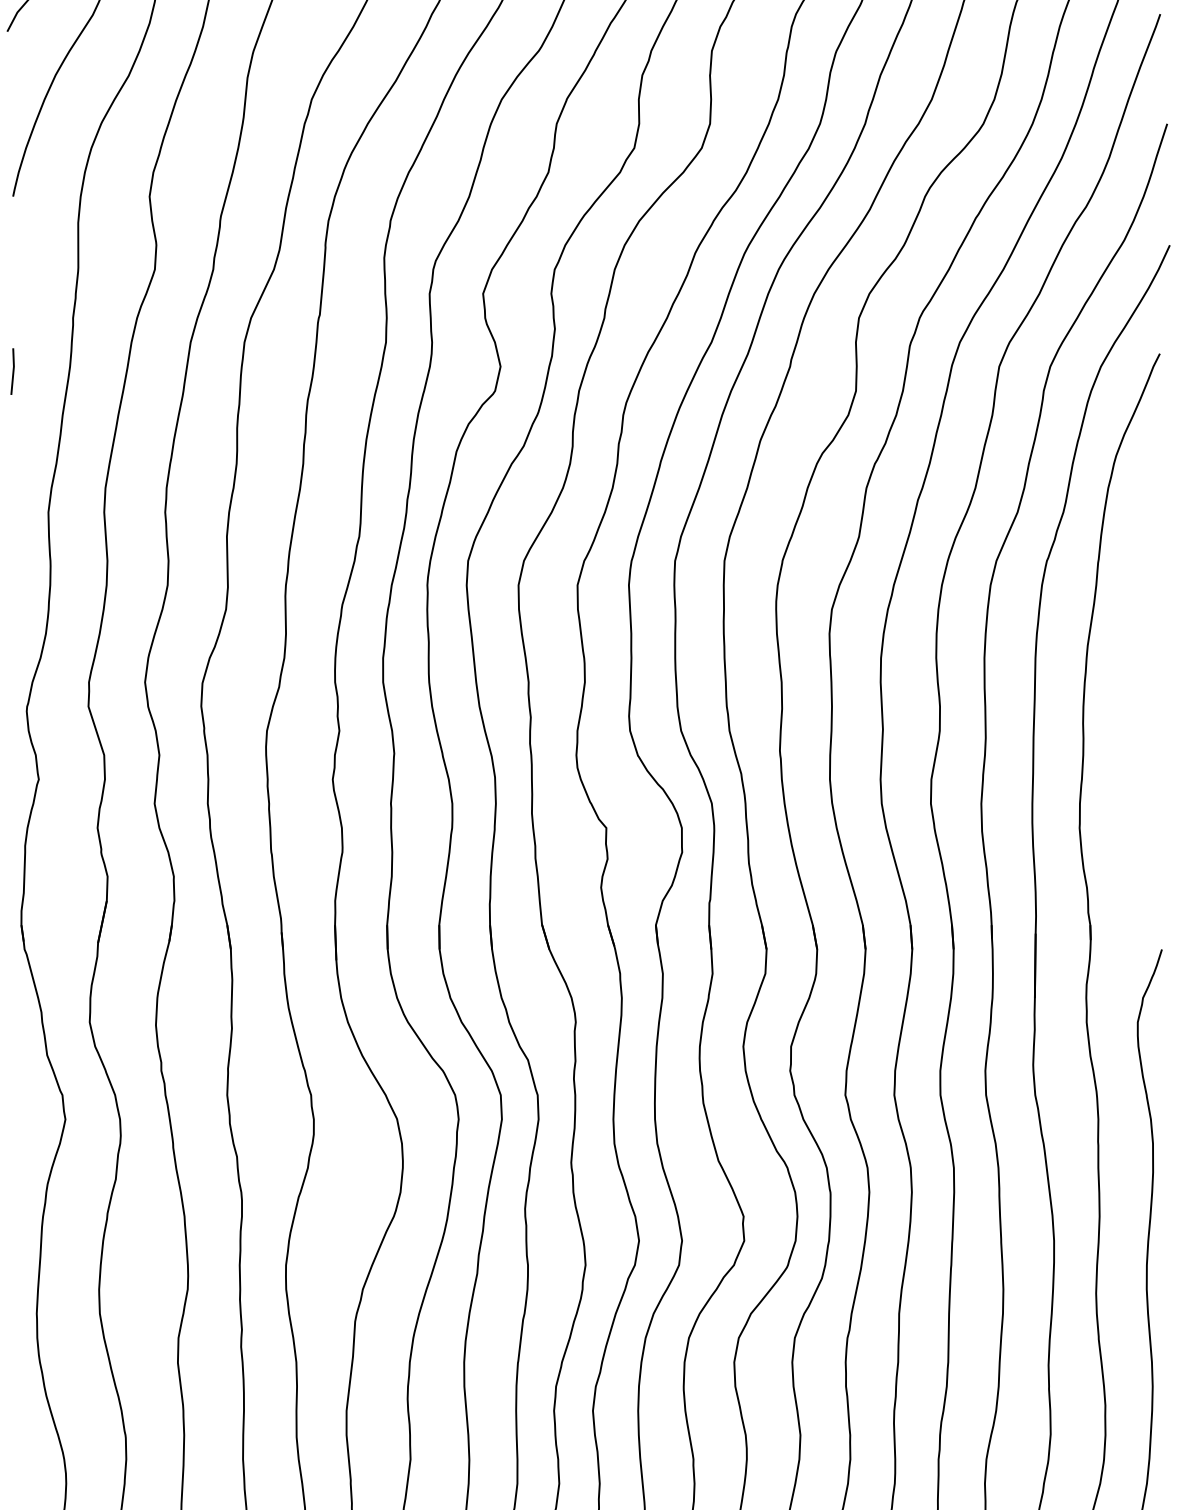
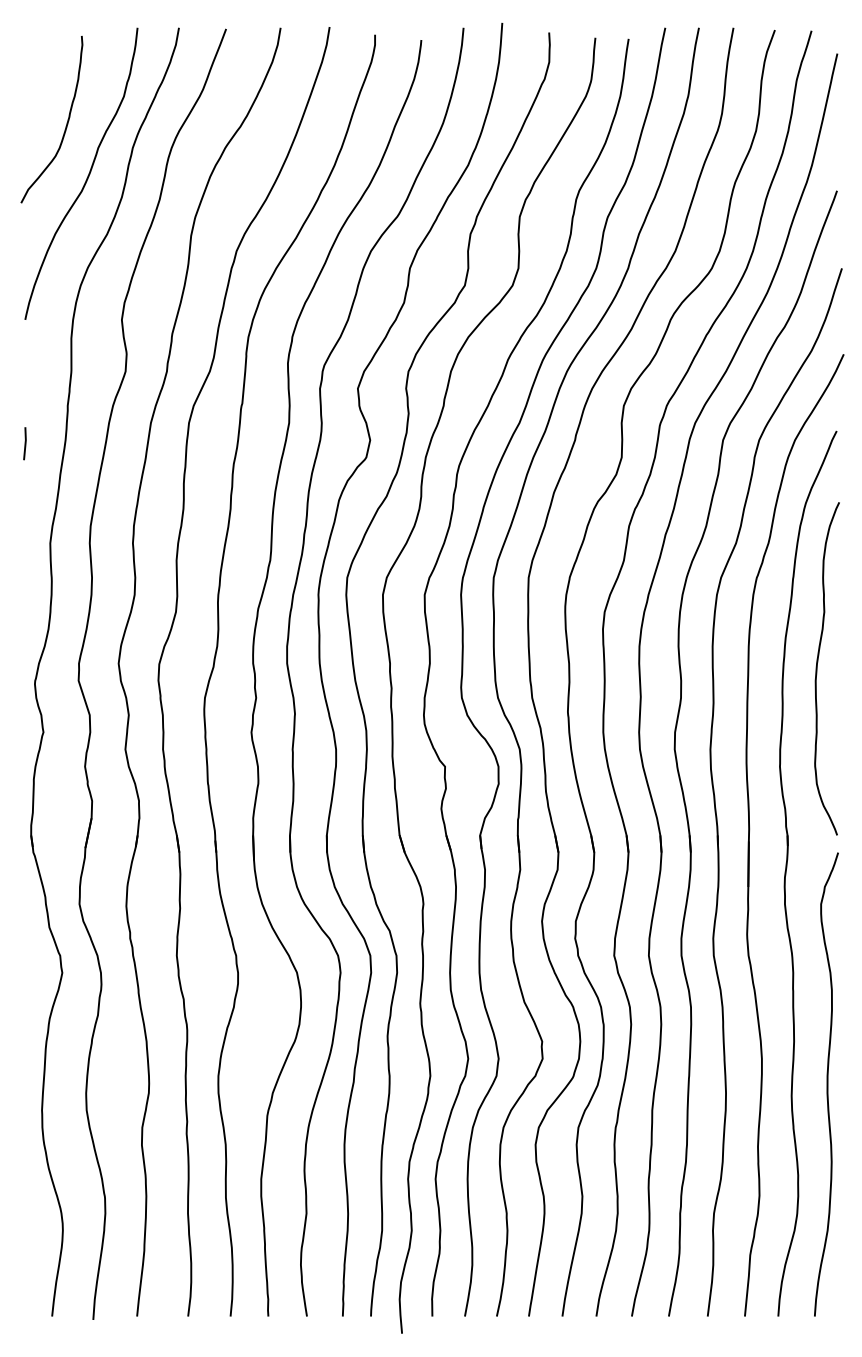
curve: (1132, 689) -> (817, 668), added

